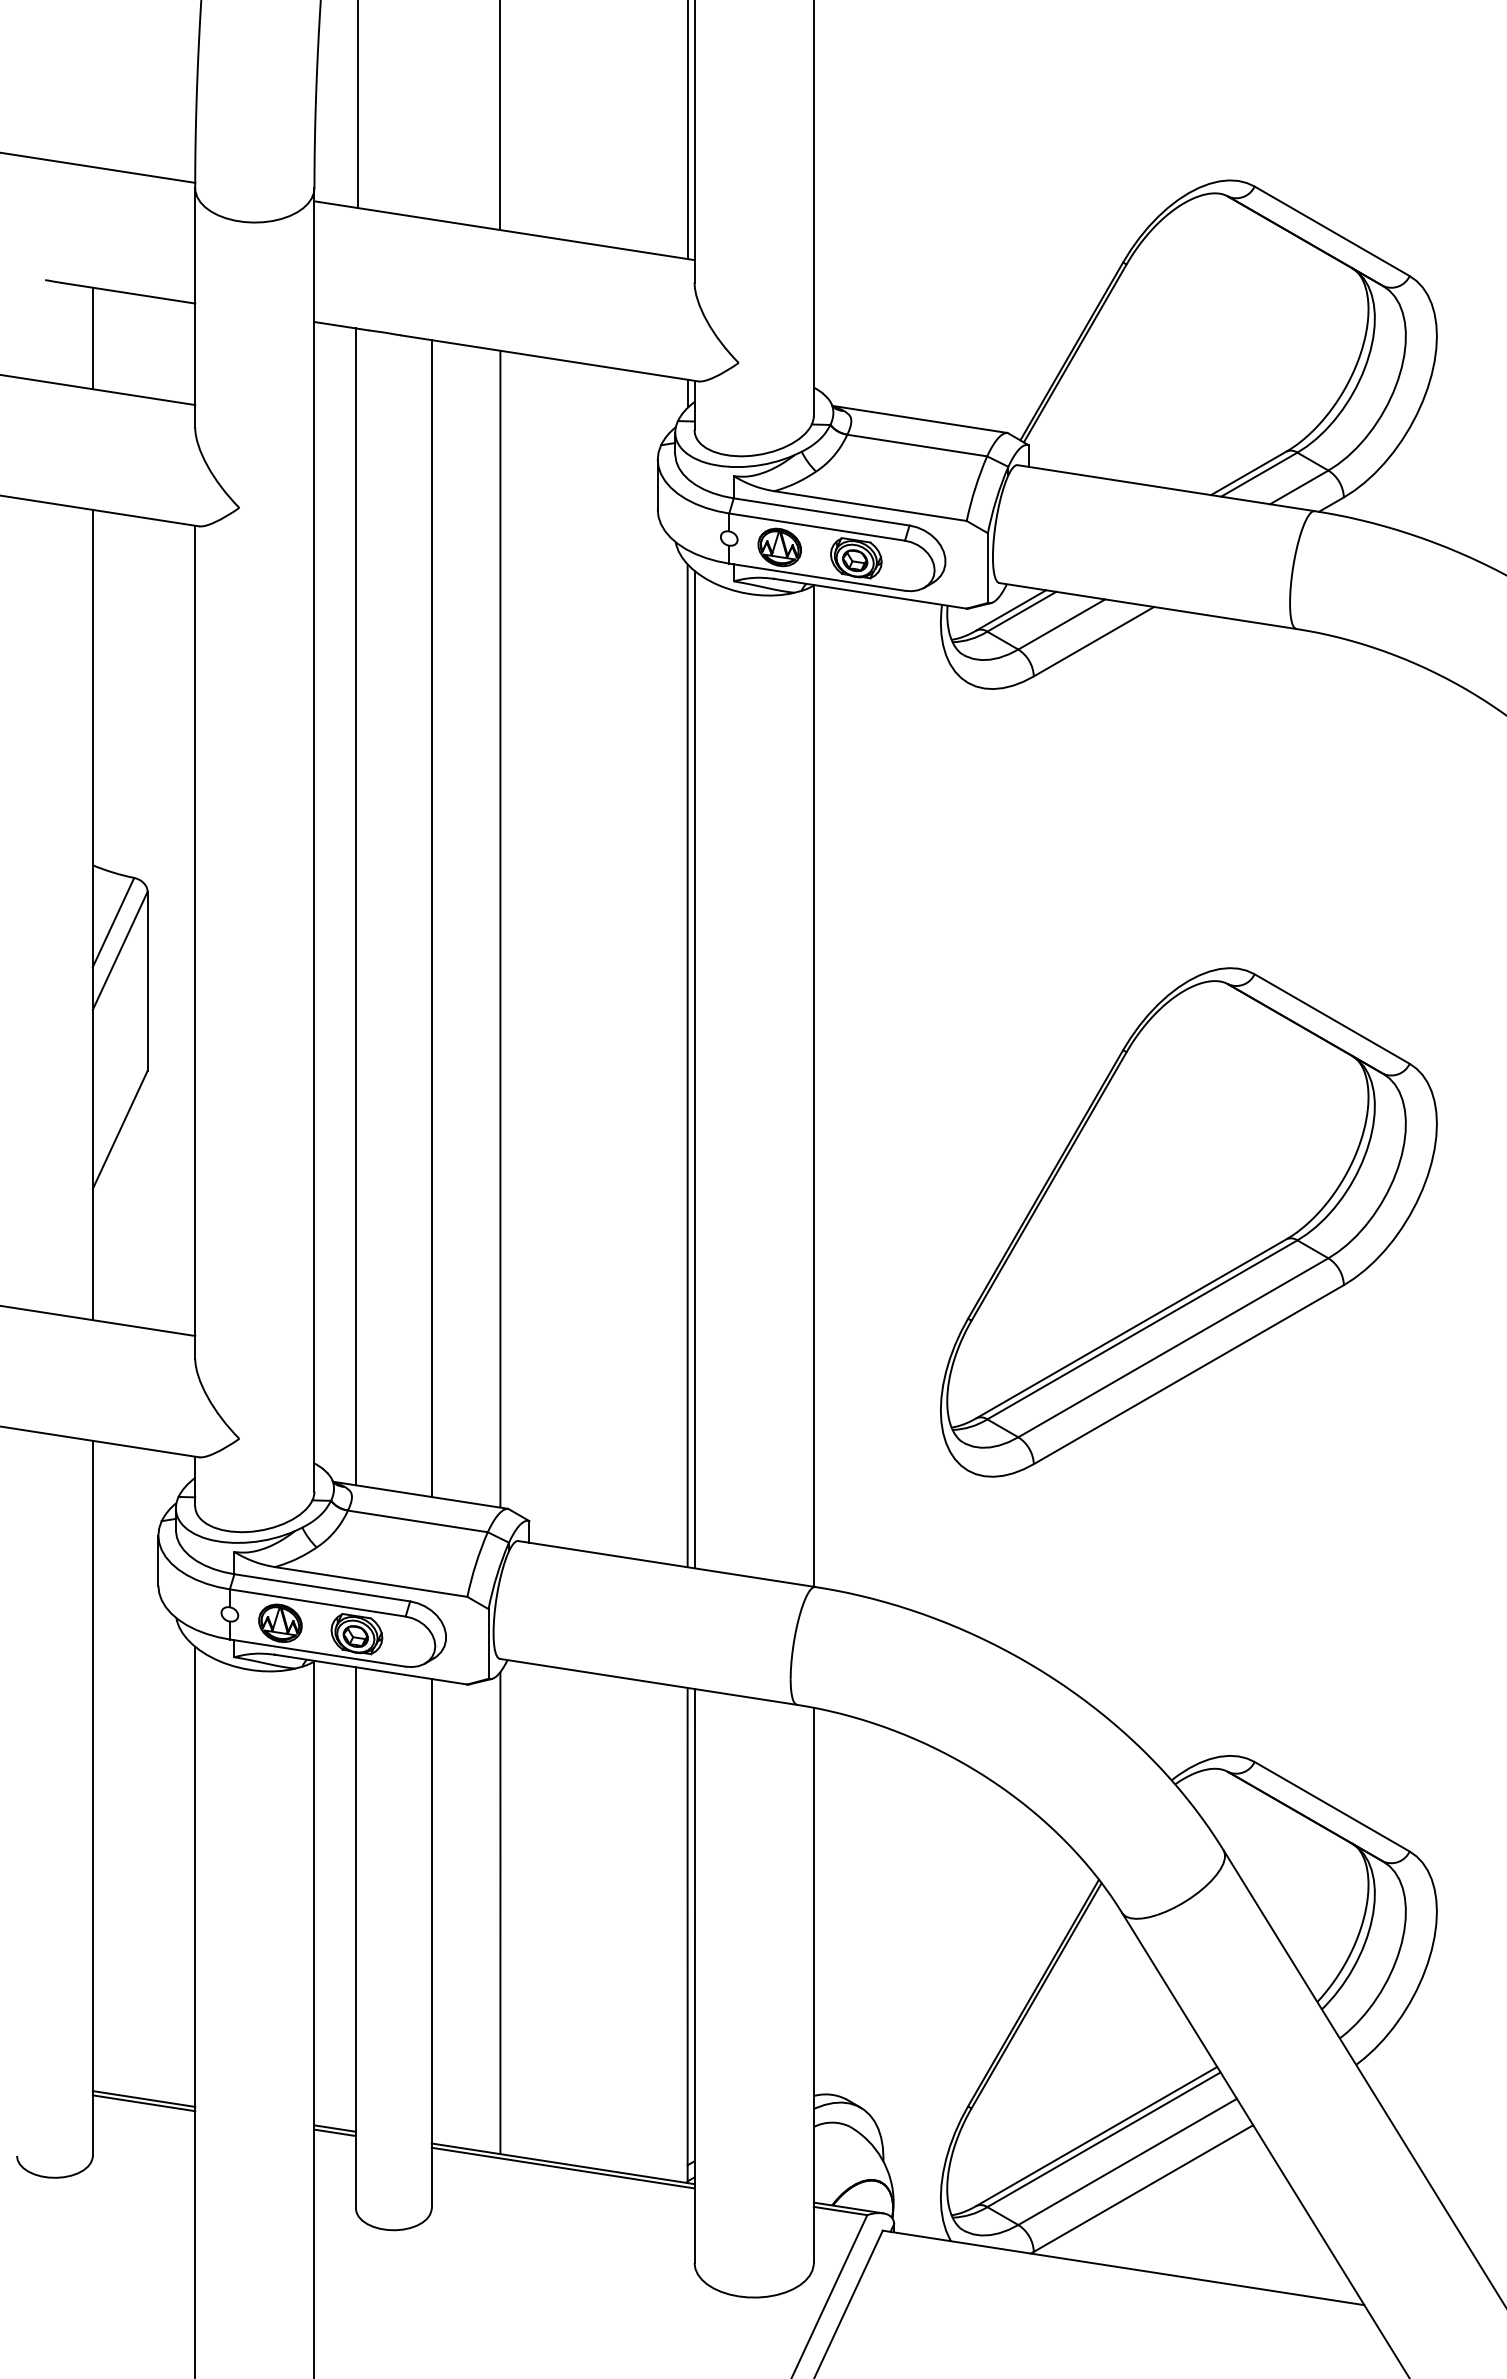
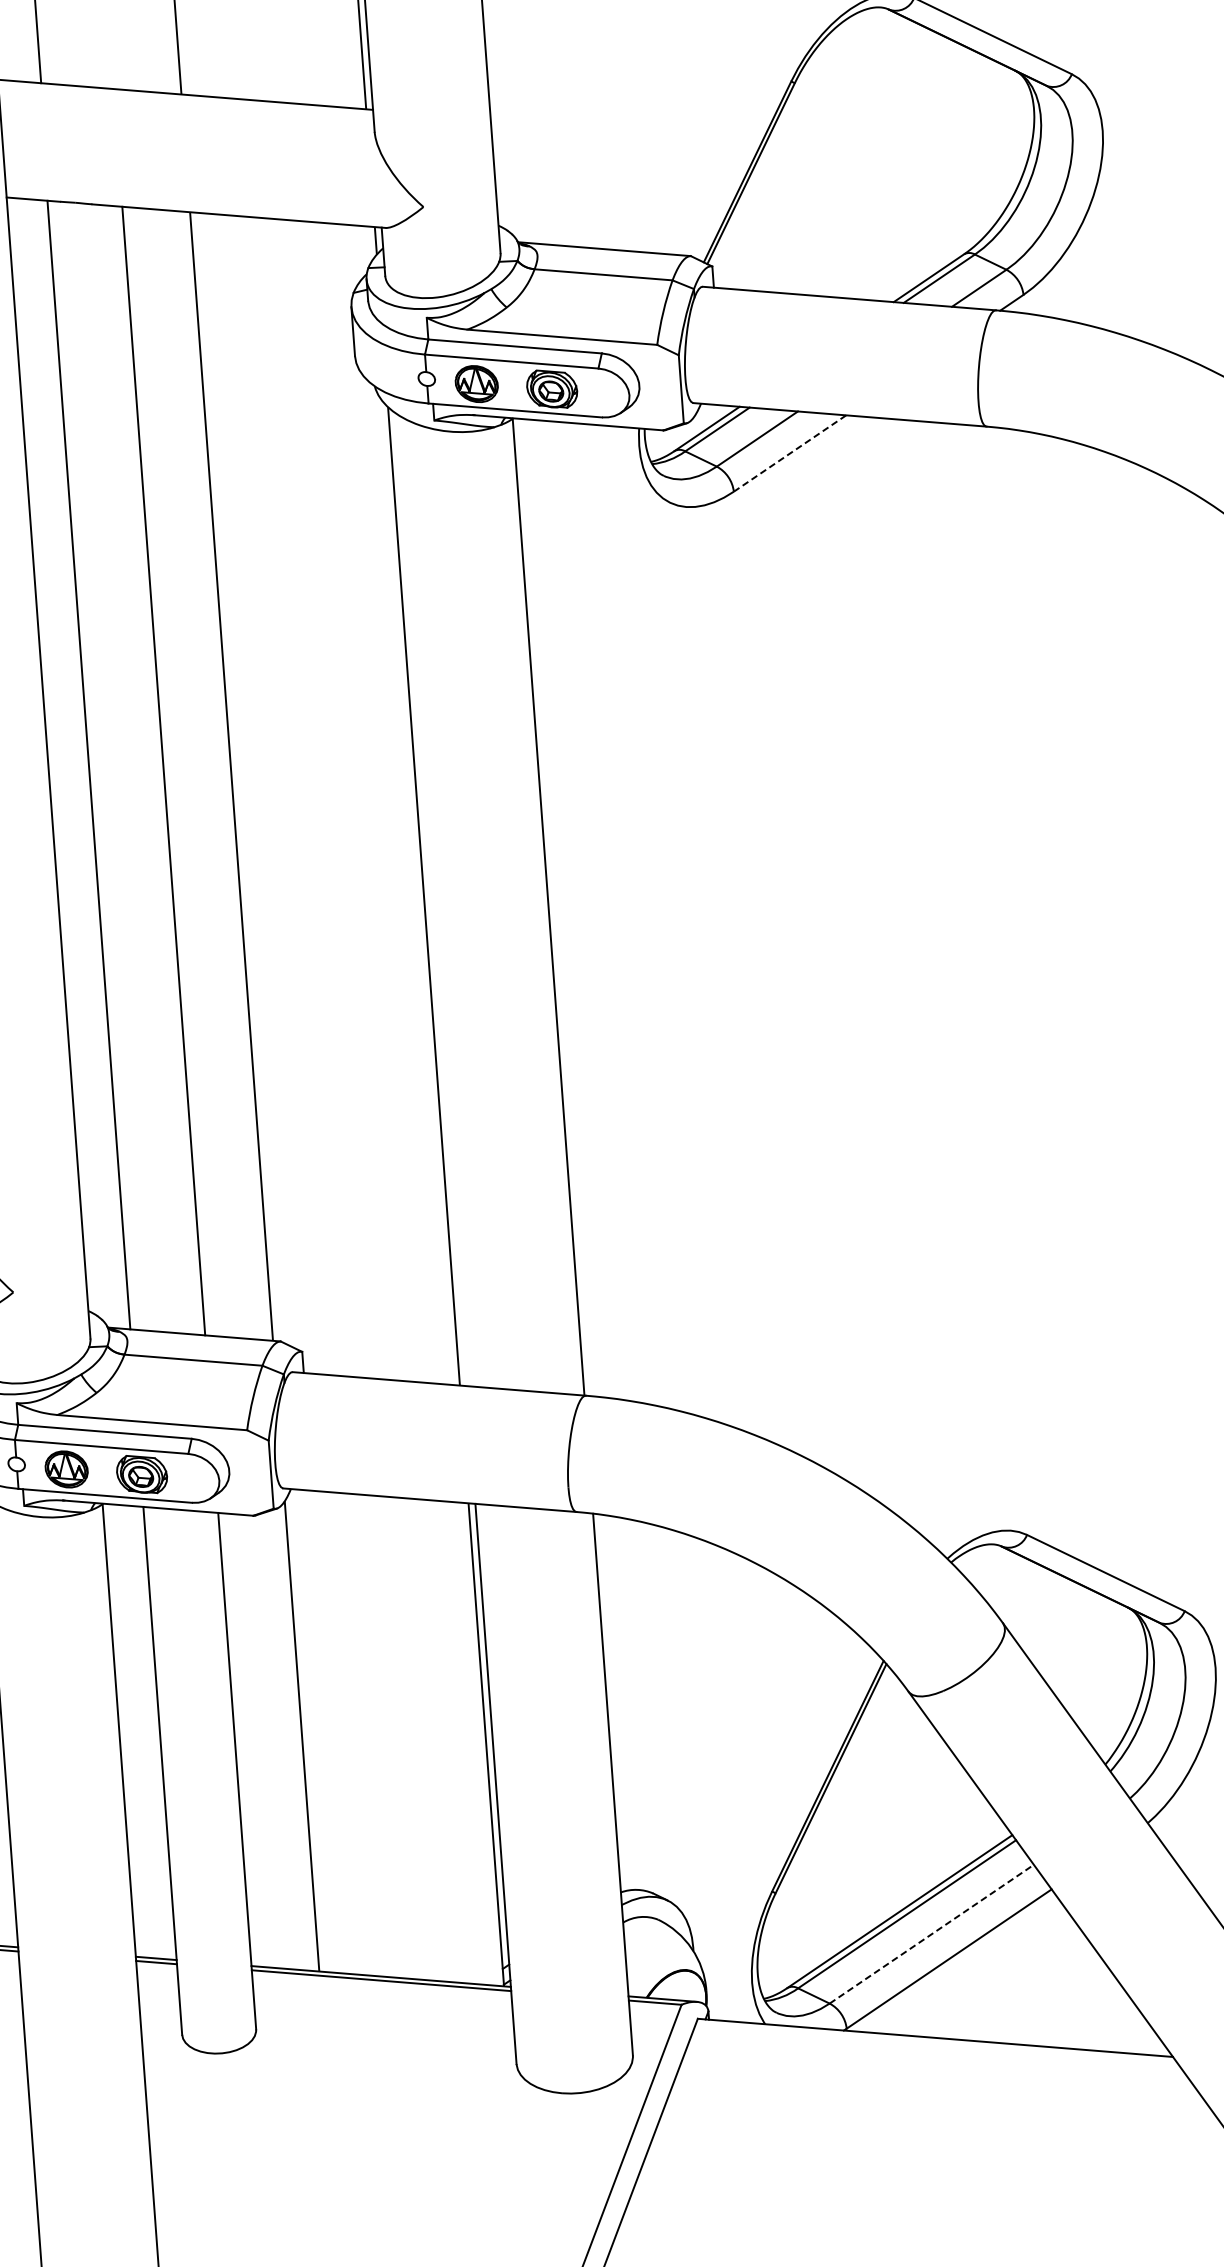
line: (1093, 641) -> (789, 453), solid -> dashed
line: (694, 1069) -> (430, 899), removed
part: (1188, 1222) -> (923, 1013), removed
line: (1128, 2161) -> (932, 1933), solid -> dashed

